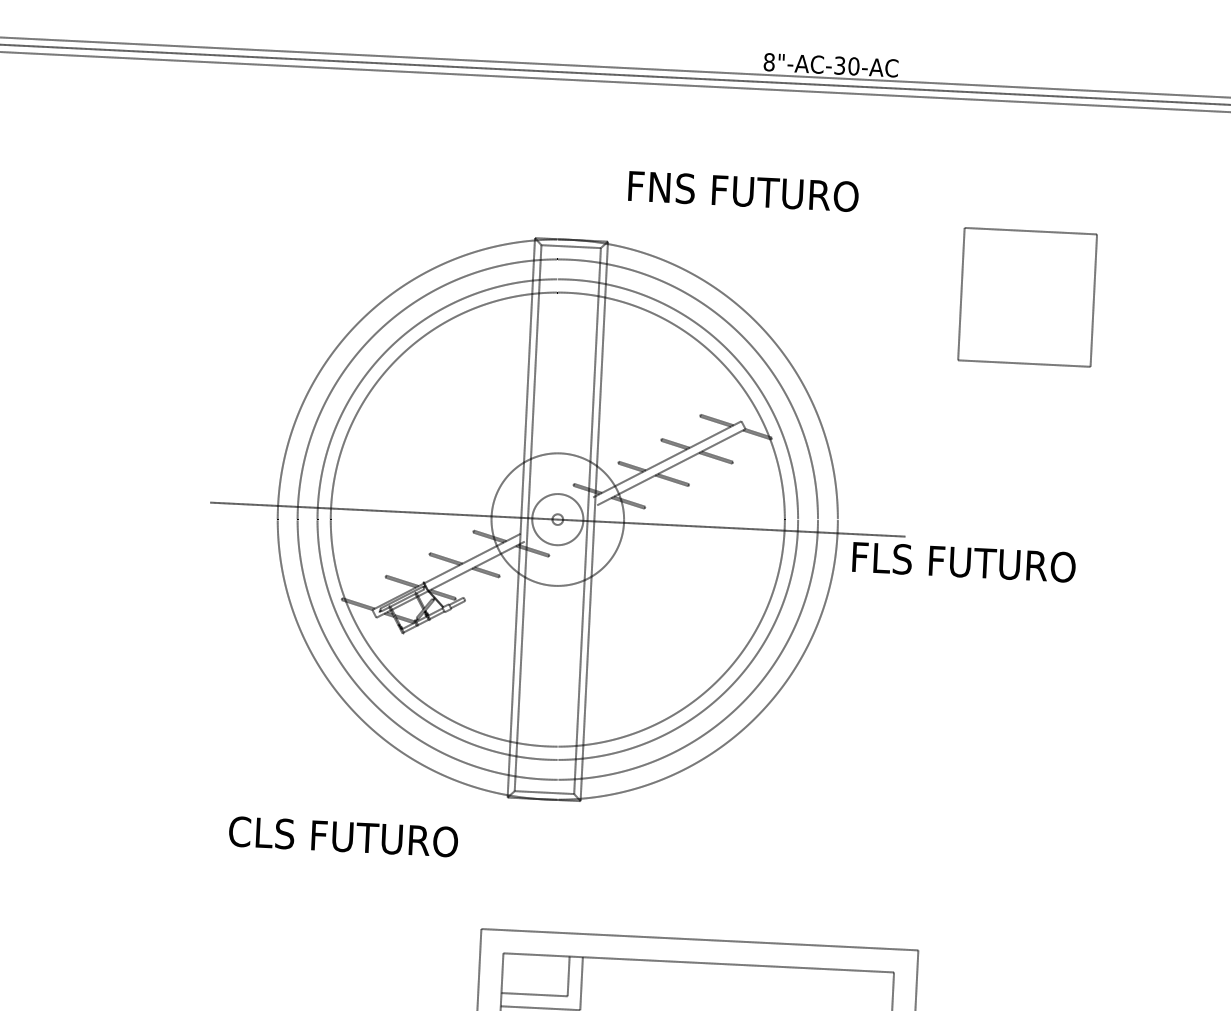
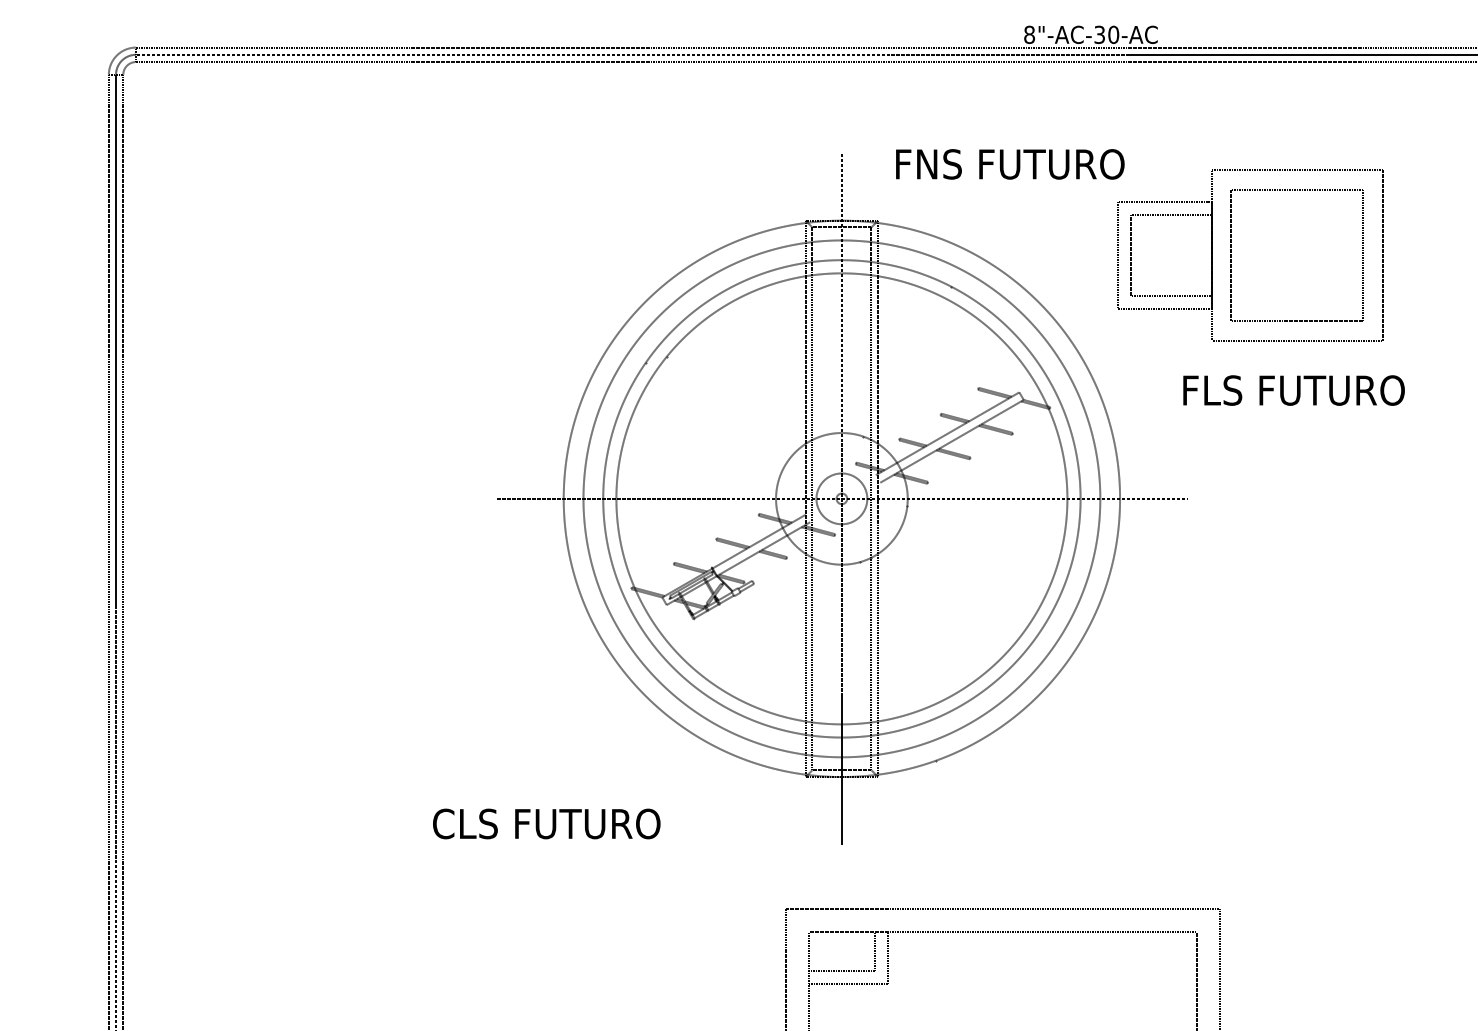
part: (942, 293) -> (1212, 255), added
line: (557, 519) -> (841, 498), added
text: (963, 562) -> (1293, 390), moved
text: (343, 836) -> (546, 823), moved

